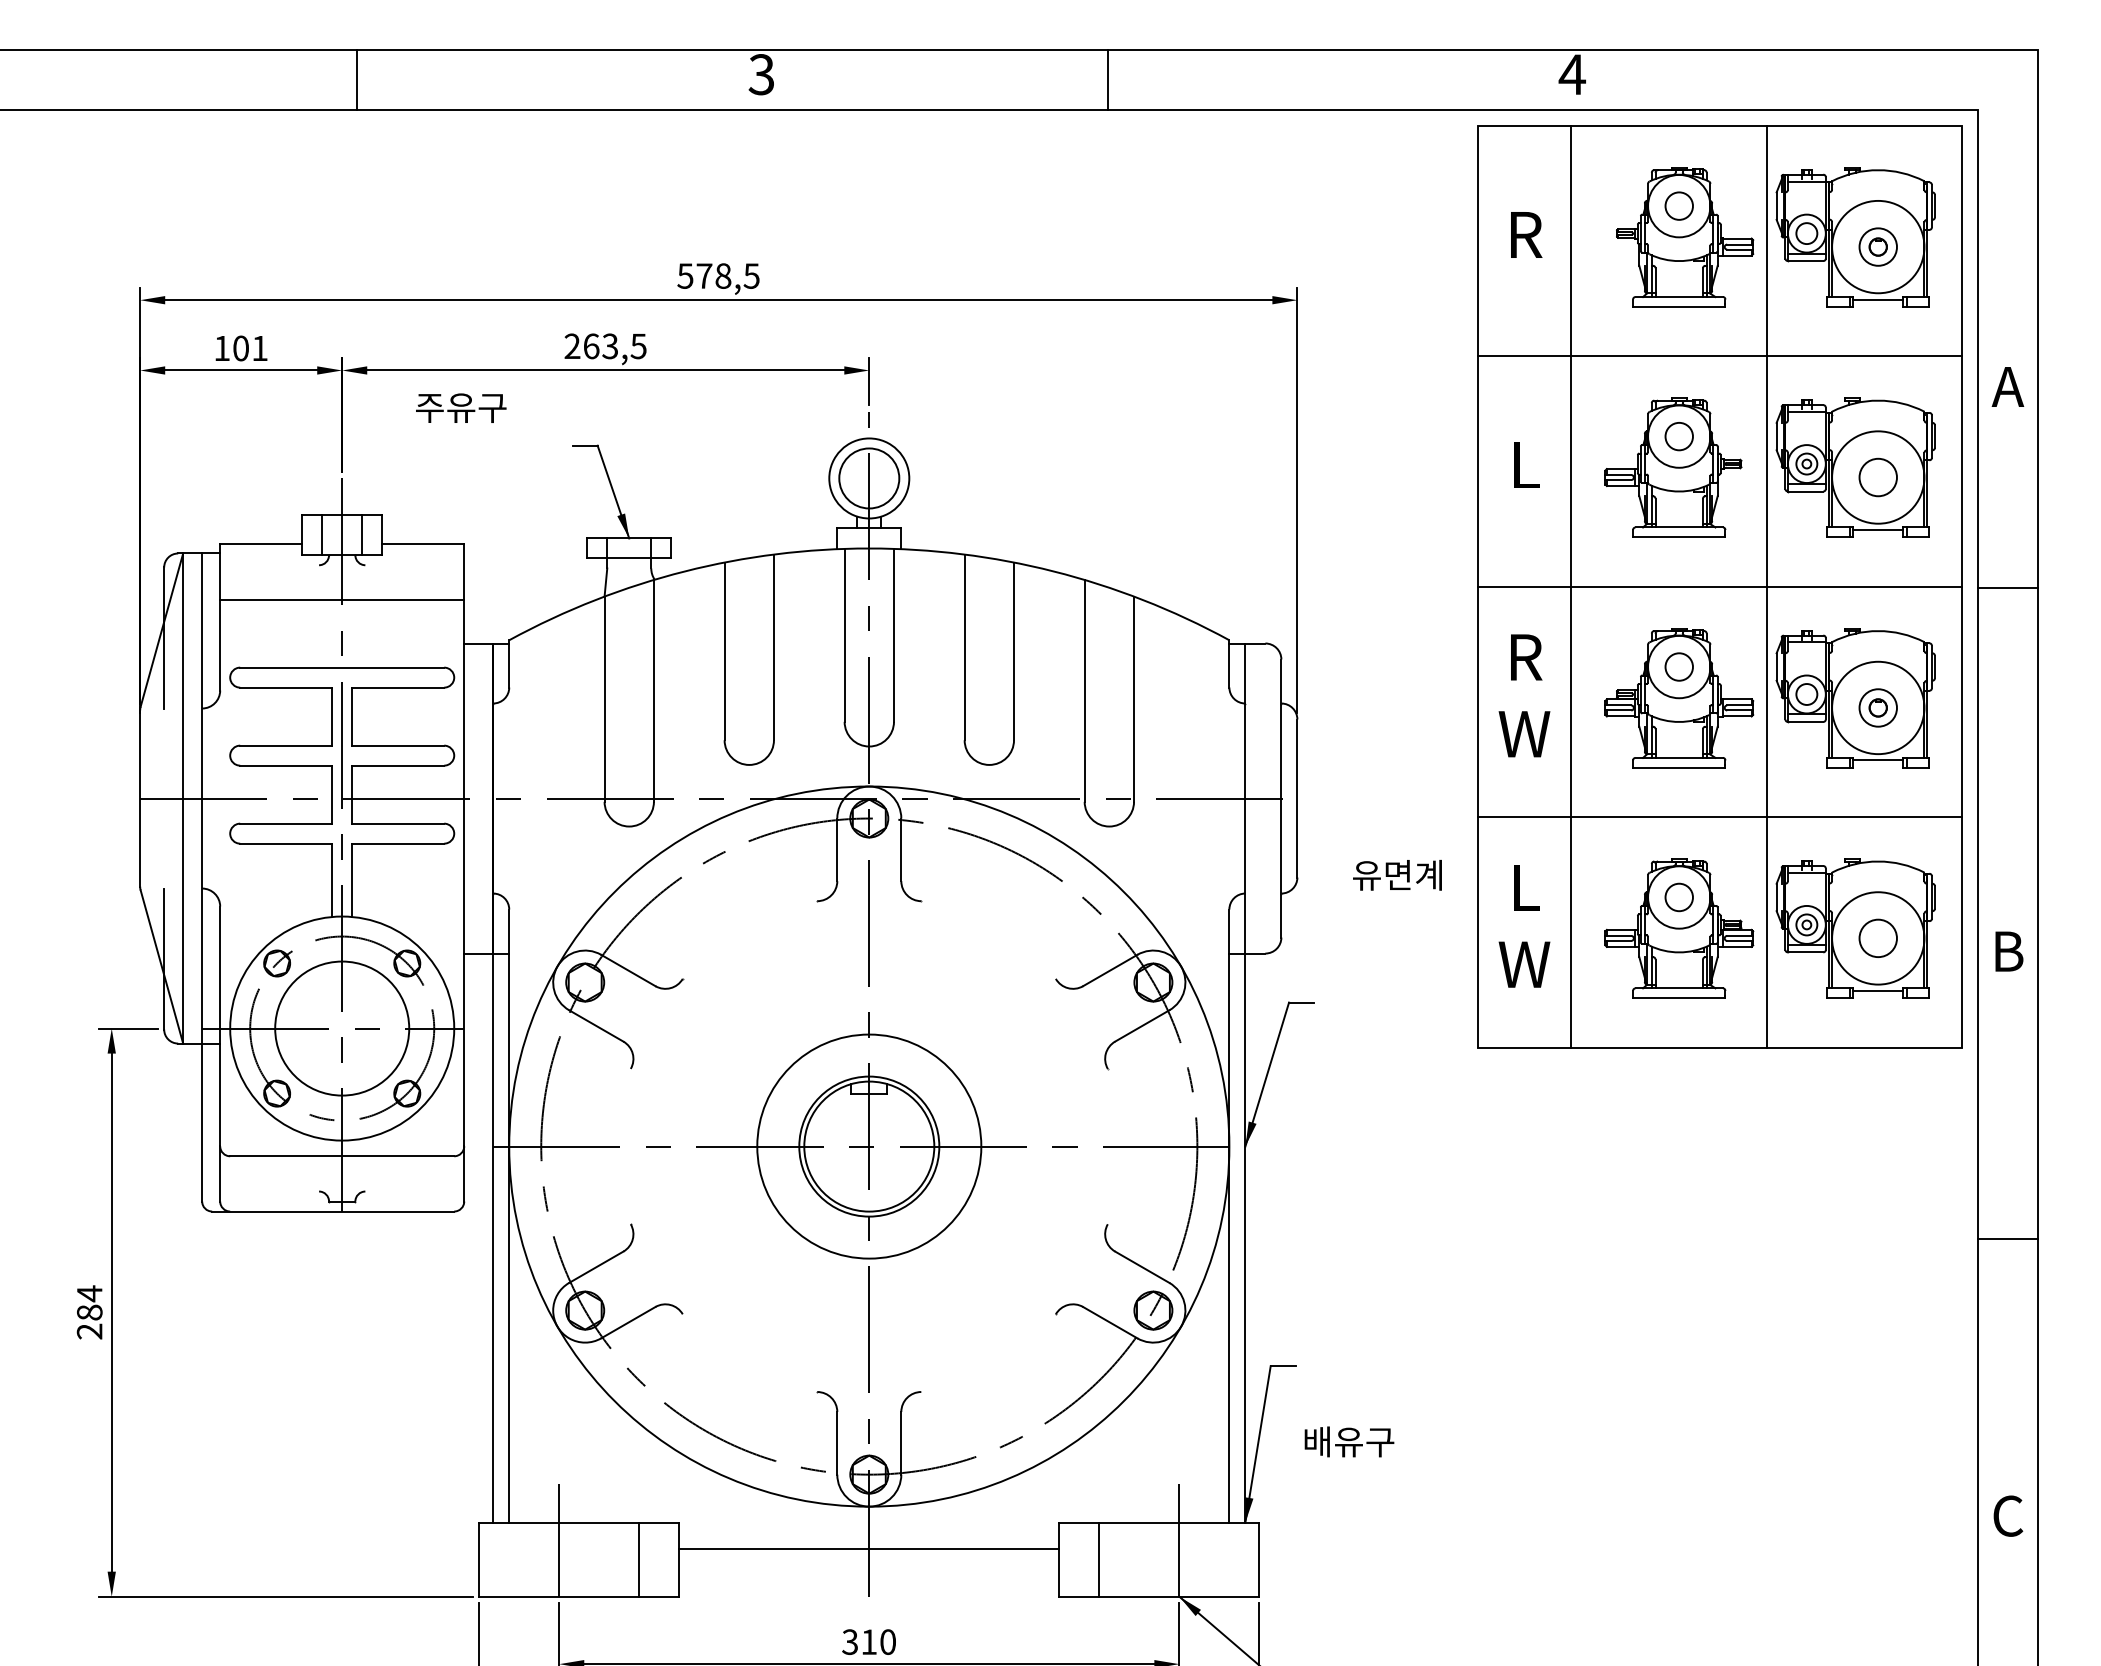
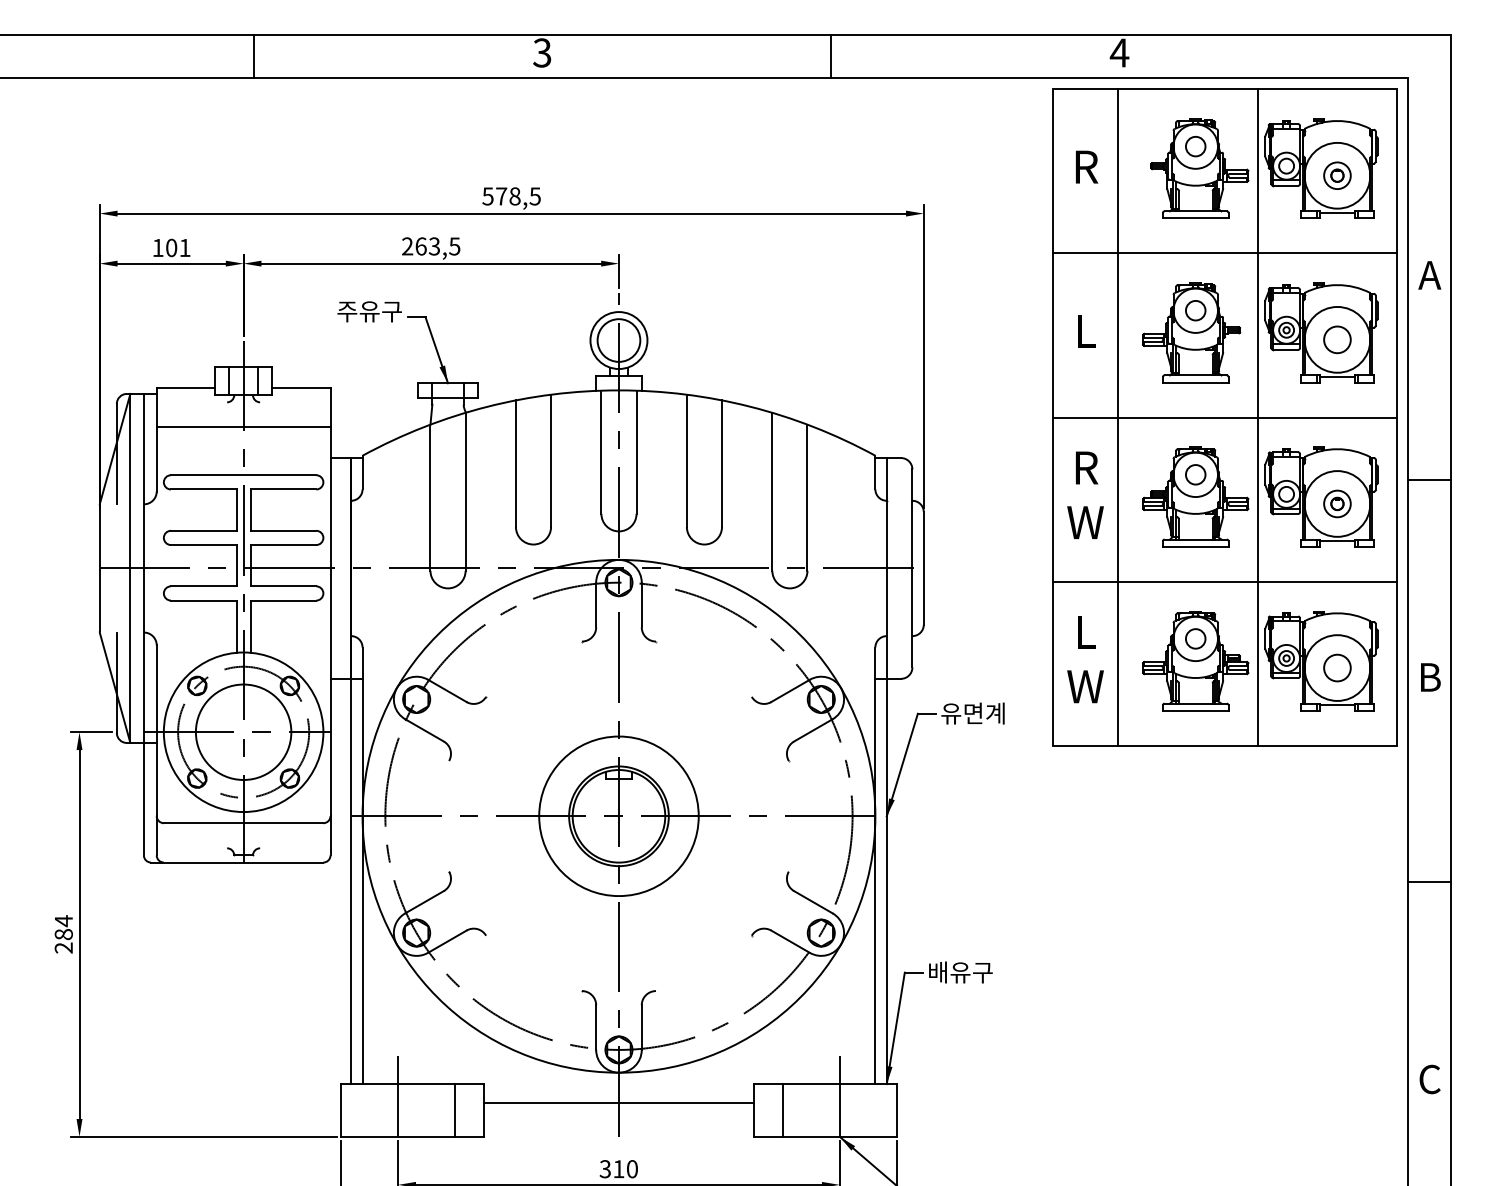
line: (1108, 79) -> (831, 56), moved
text: (461, 407) -> (369, 311), moved
line: (2007, 587) -> (1429, 480), moved
text: (1397, 875) -> (973, 713), moved
text: (1349, 1441) -> (960, 972), moved

